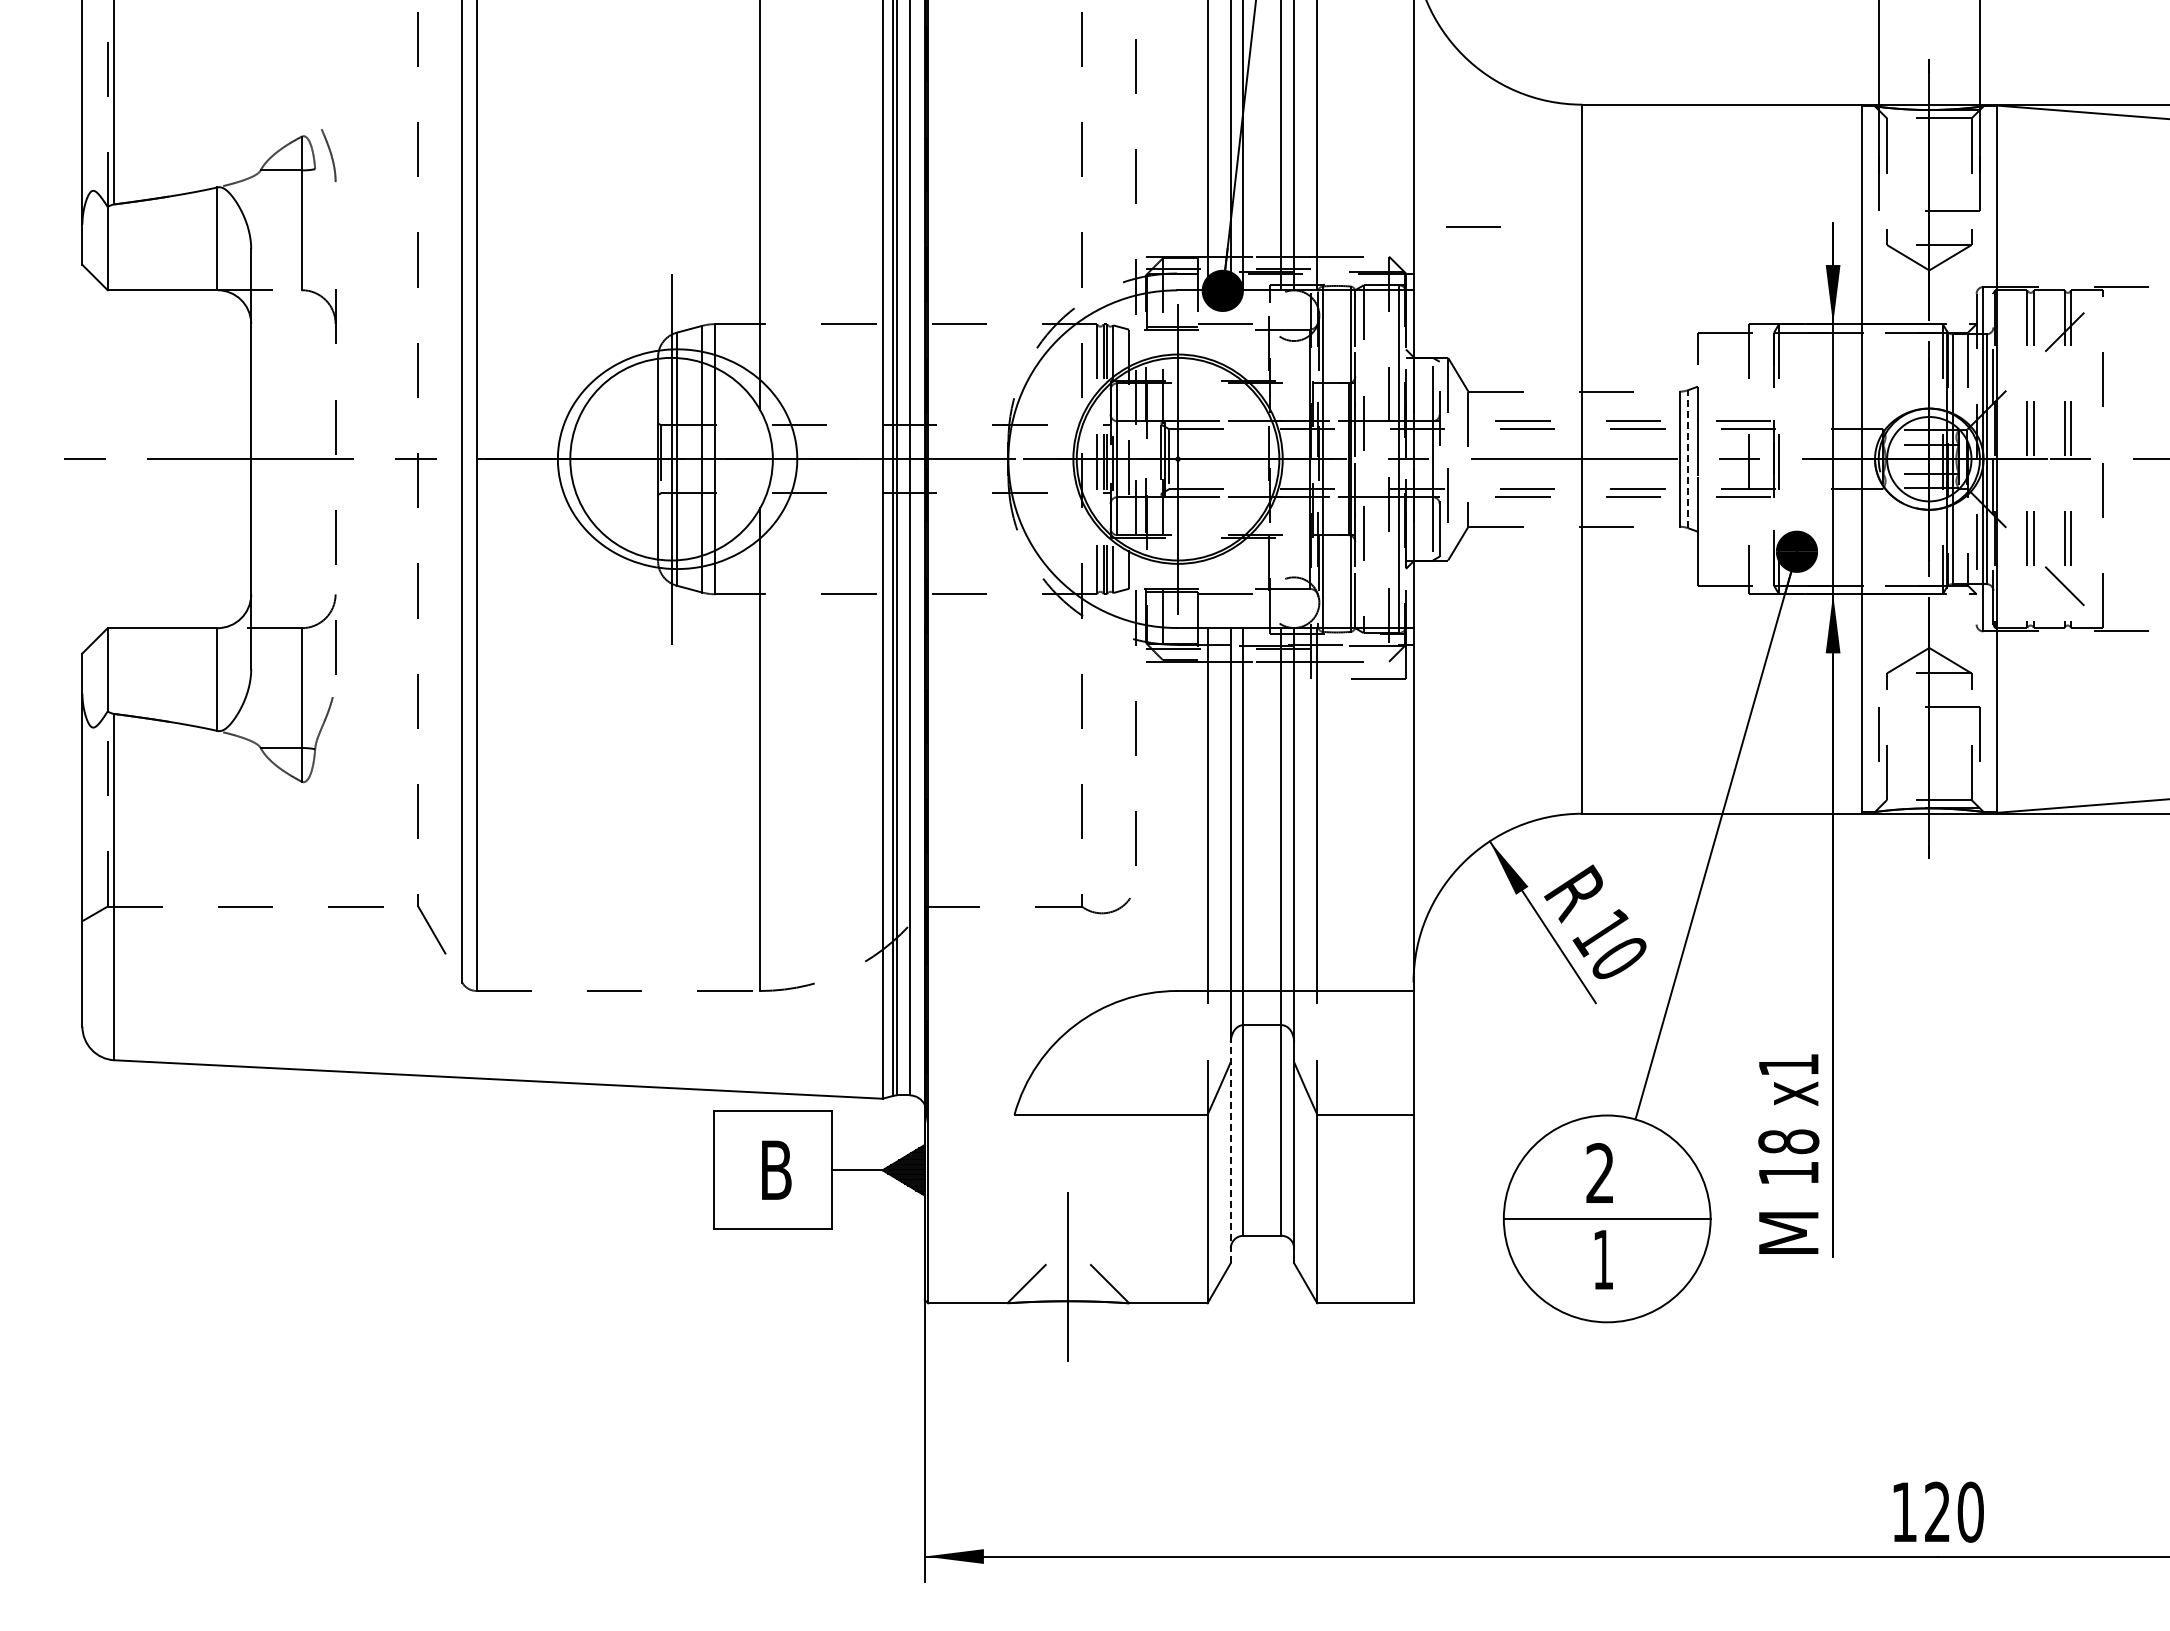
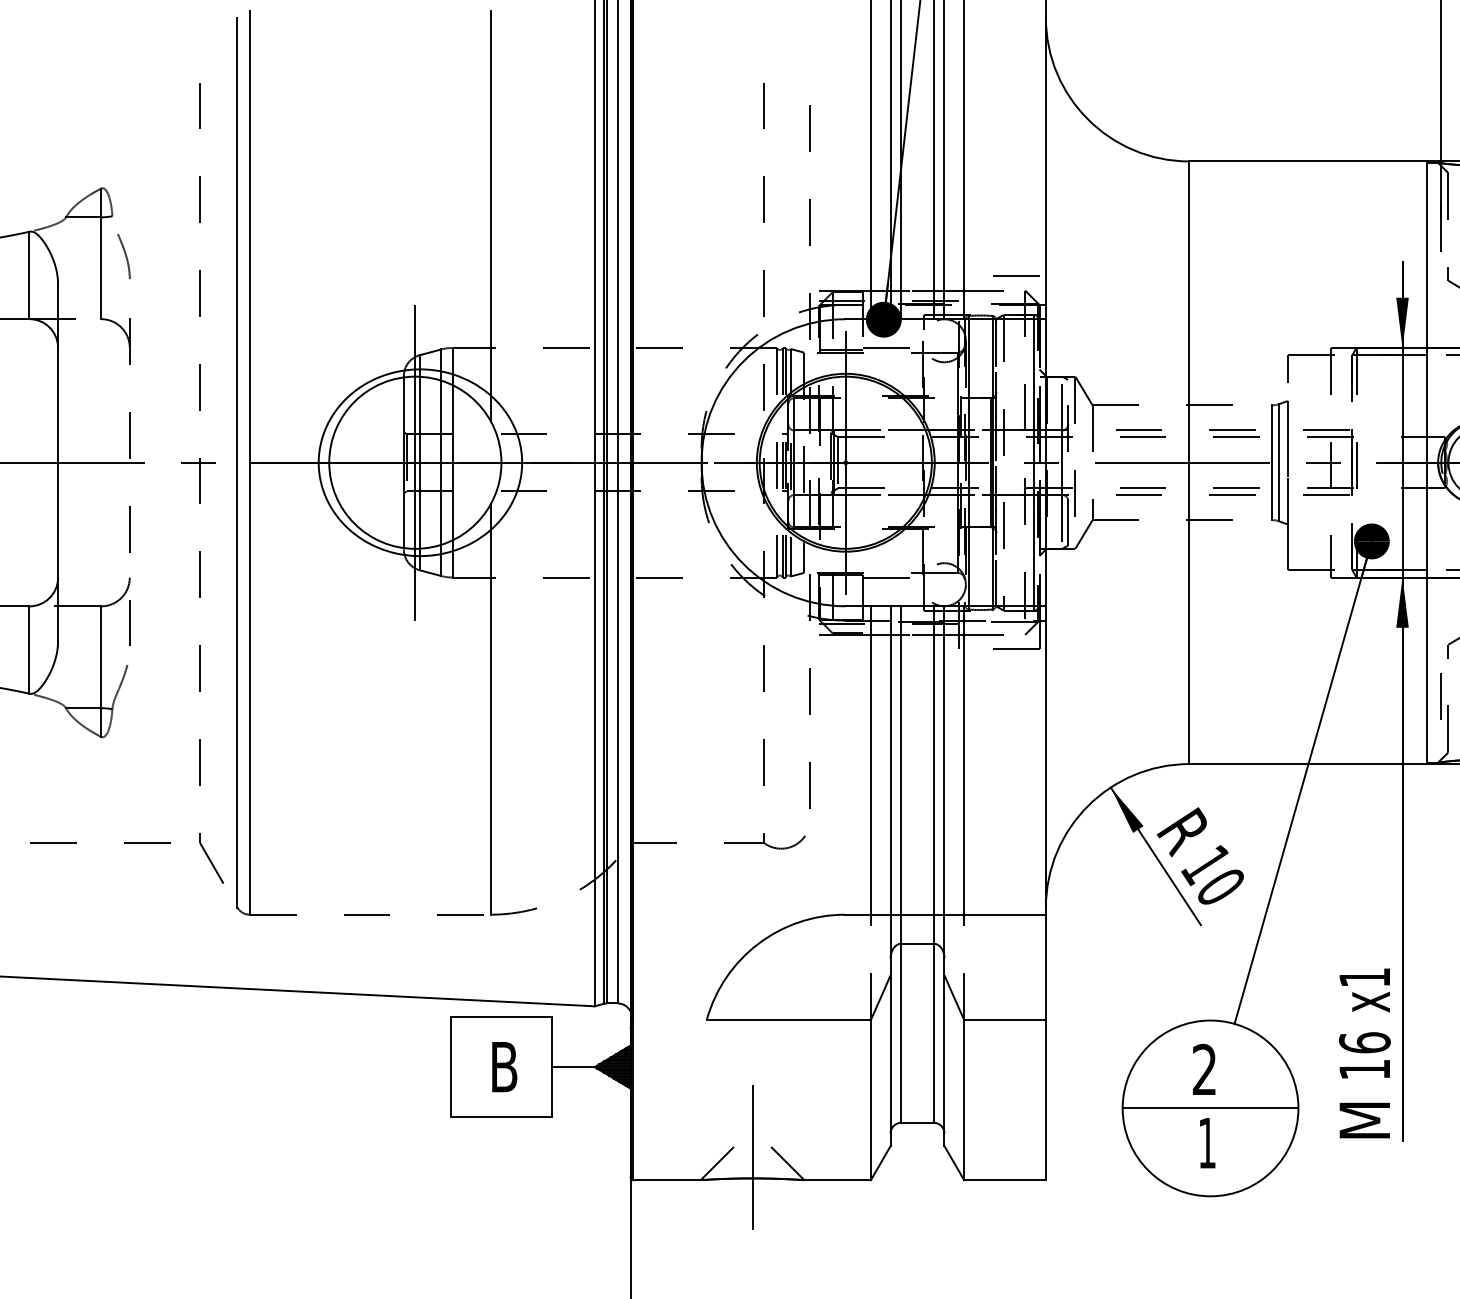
curve: (330, 155) -> (125, 256), moved
line: (1473, 226) -> (1016, 276), moved
line: (1688, 458) -> (1279, 462), dashed -> solid
text: (1788, 1141) -> (1364, 1042), 18 -> 16
line: (1230, 1152) -> (890, 1051), dashed -> solid

